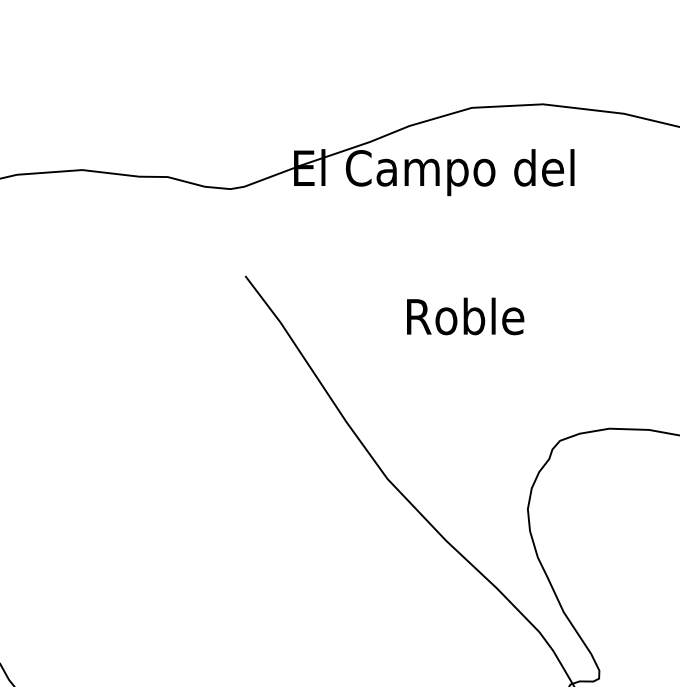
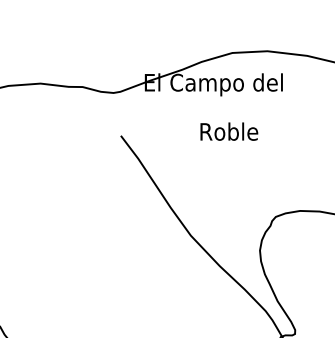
text: (465, 316) -> (229, 131), moved

